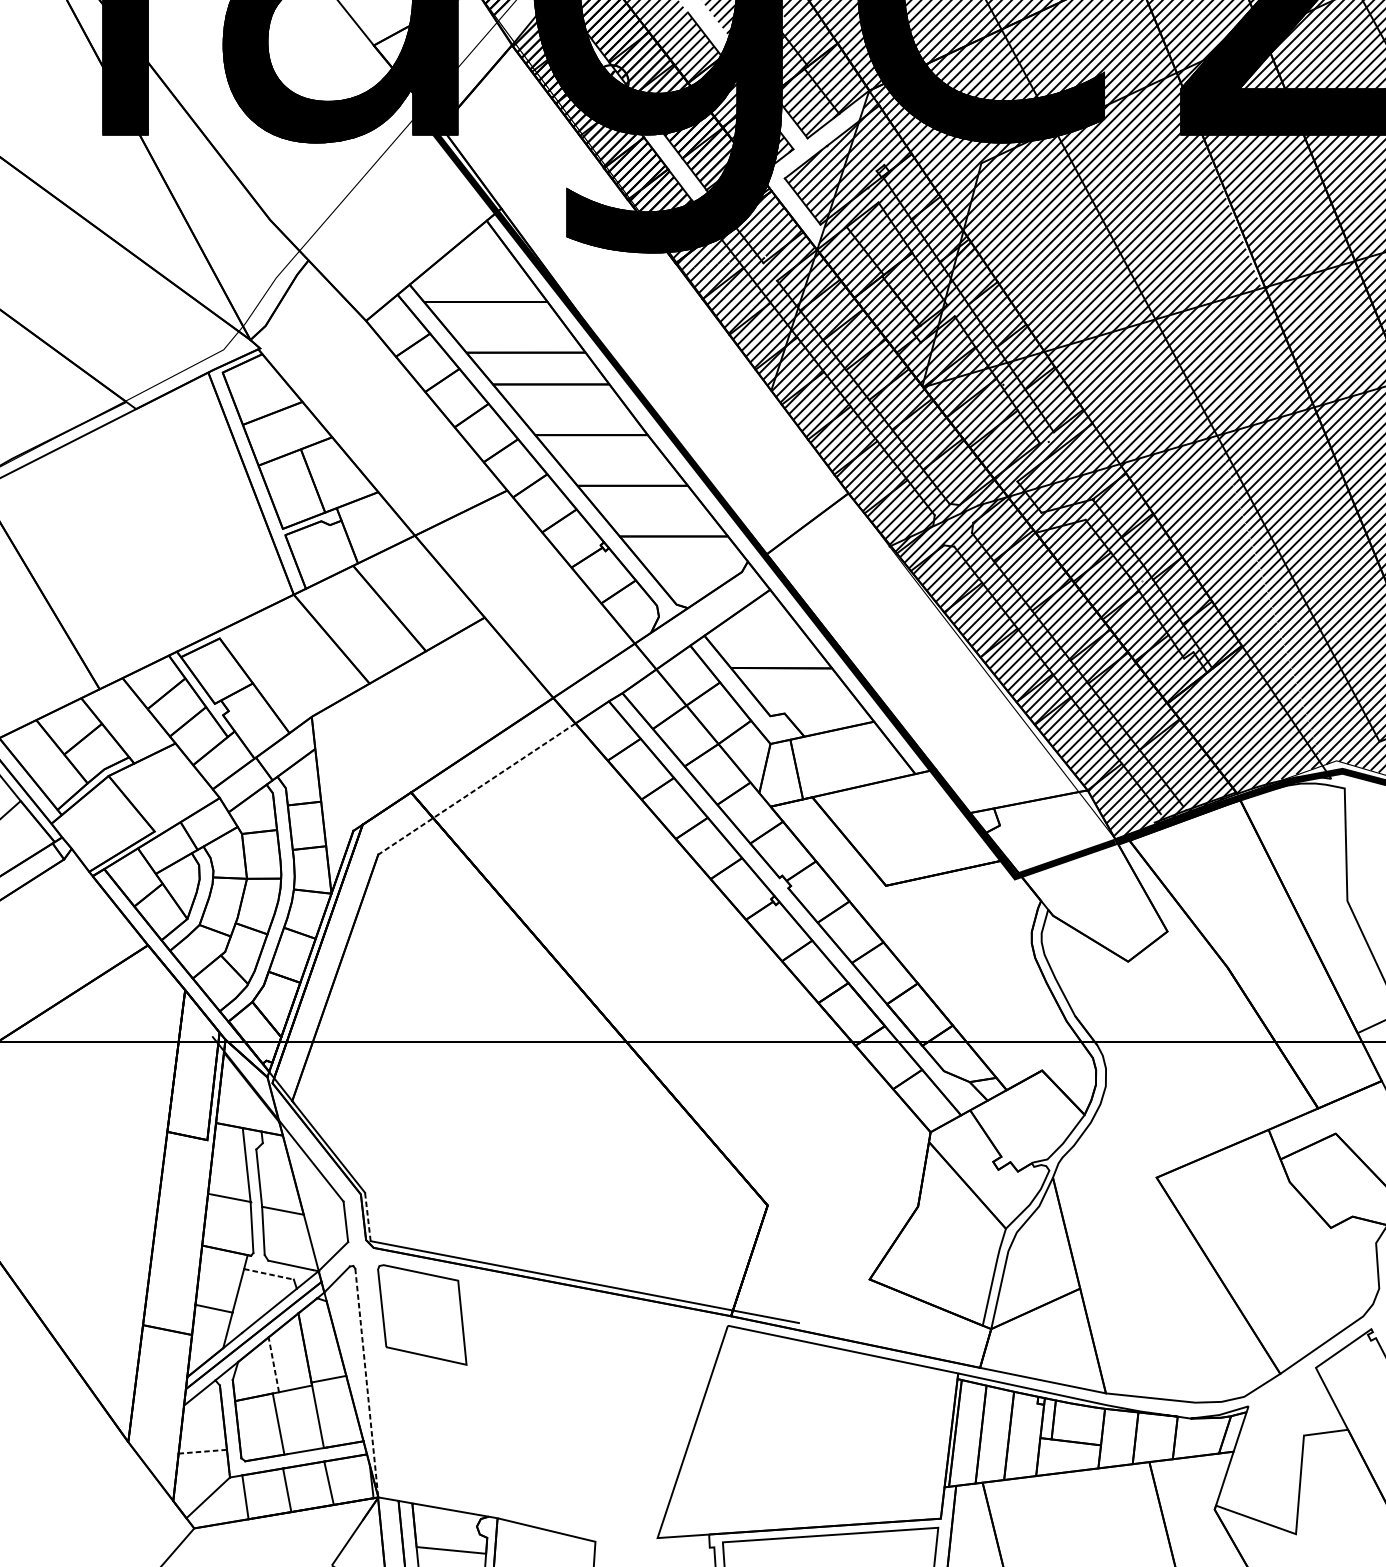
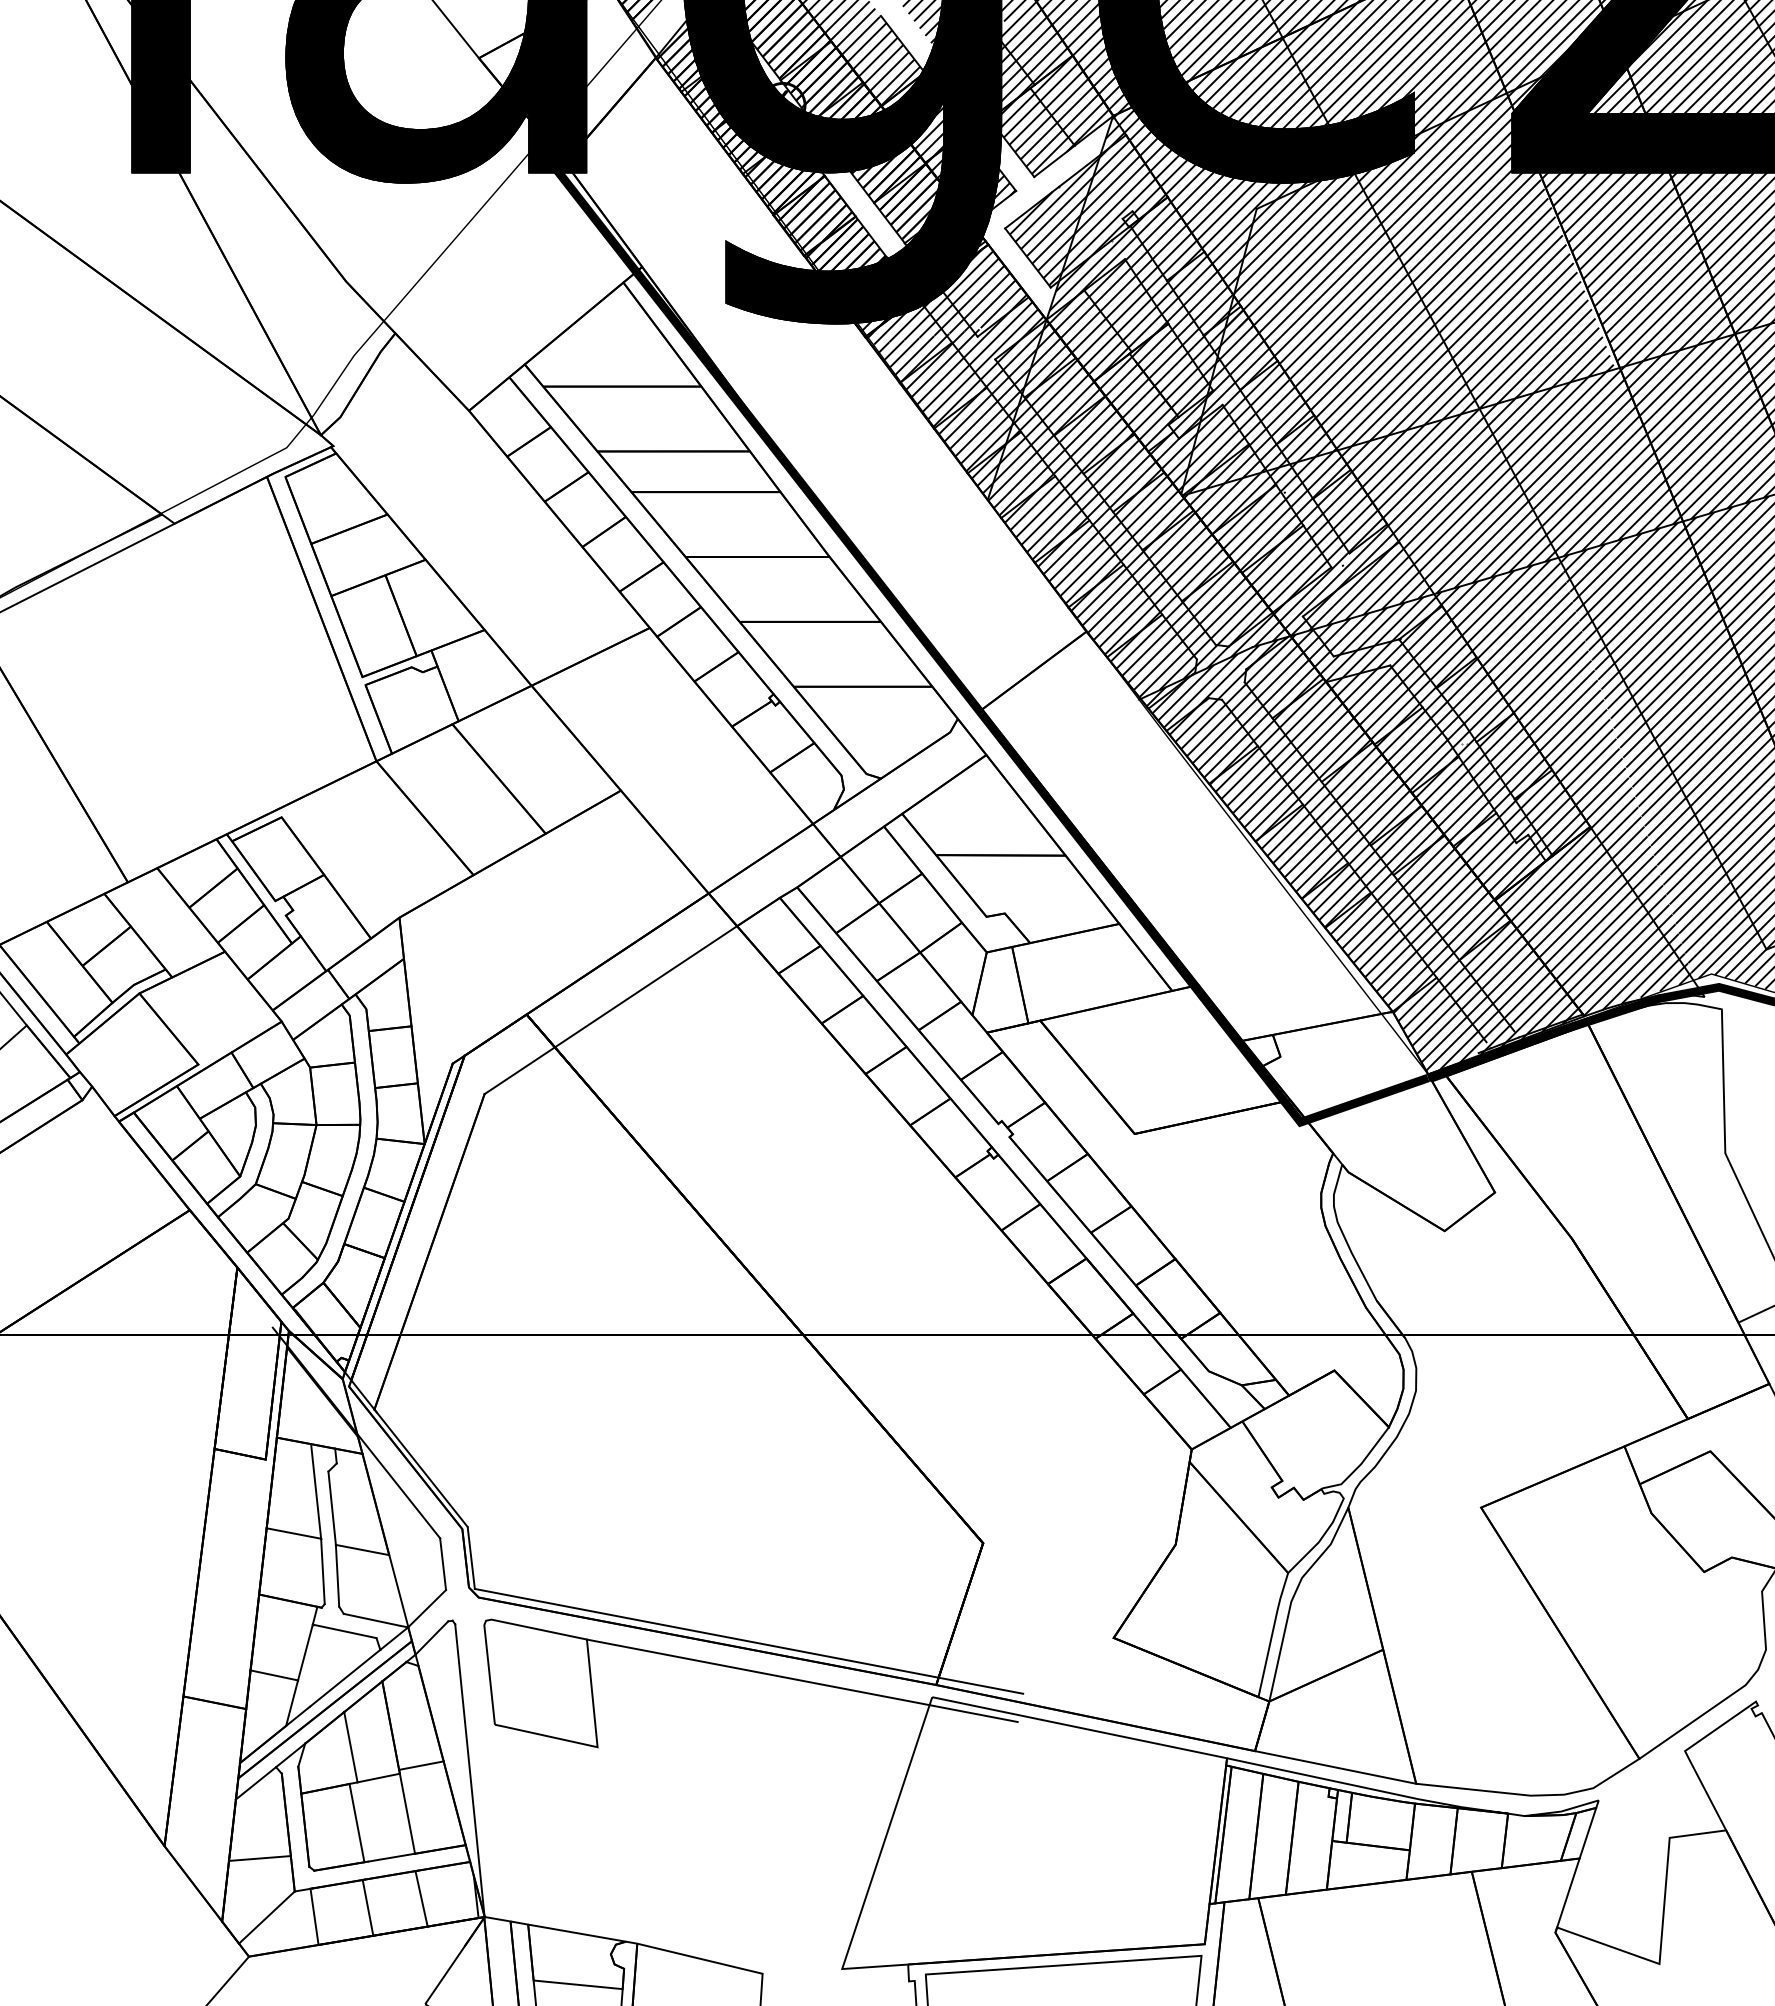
line: (476, 789) -> (610, 1010), dashed -> solid
line: (368, 1216) -> (471, 1557), dashed -> solid
line: (268, 1274) -> (344, 1631), dashed -> solid
line: (625, 1312) -> (801, 1680), added
line: (273, 1365) -> (350, 1747), dashed -> solid
line: (366, 1383) -> (469, 1771), dashed -> solid
line: (203, 1451) -> (260, 1858), dashed -> solid

